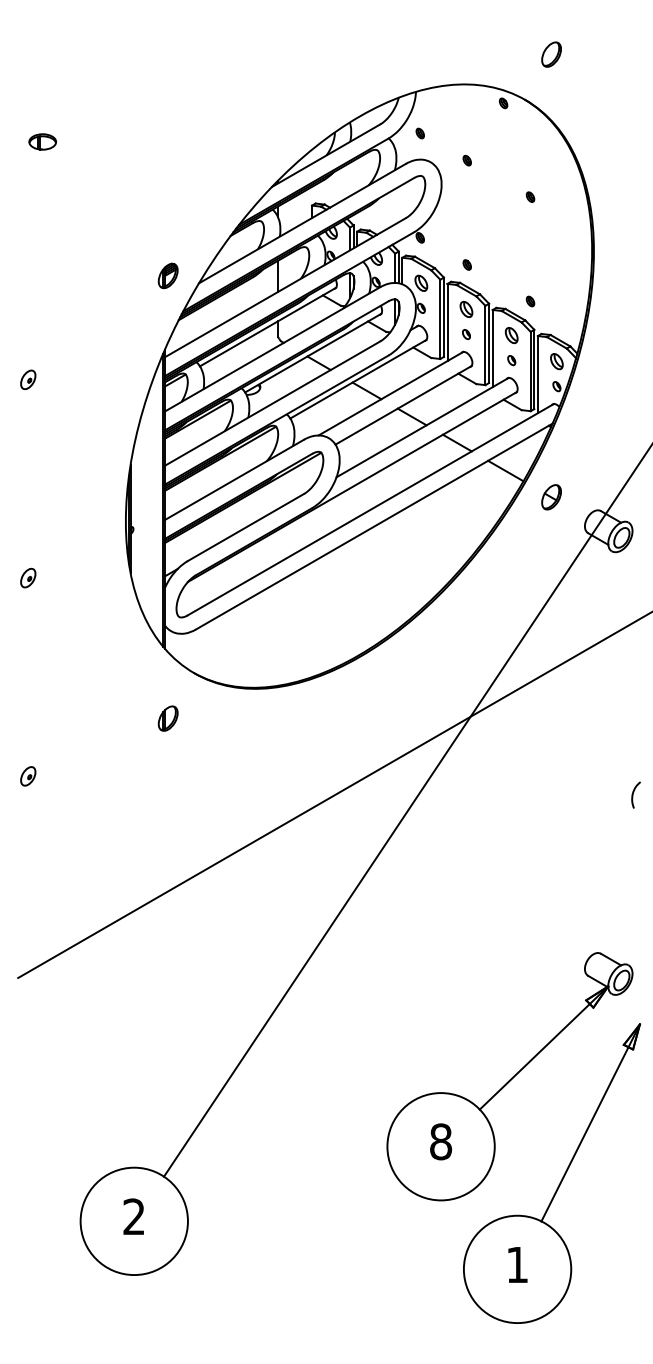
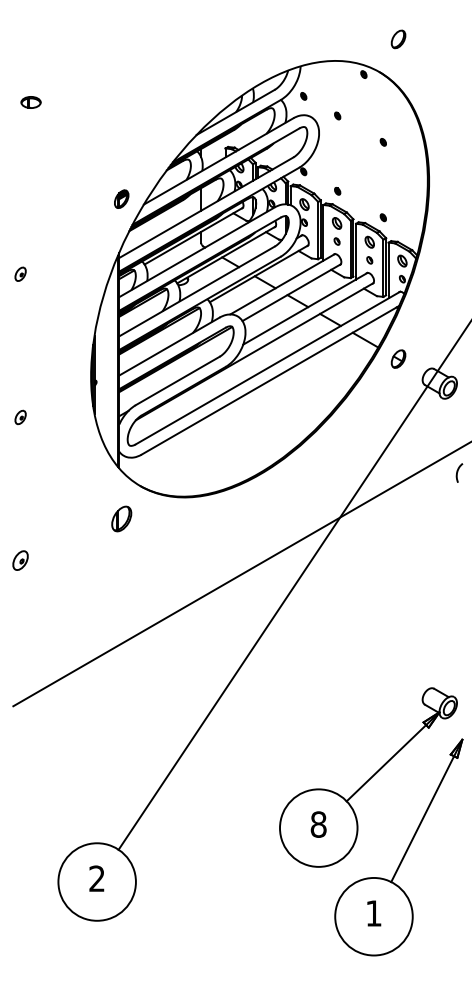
part: (167, 718) -> (121, 518), size x1.4
part: (28, 776) -> (20, 560), size x1.4
curve: (633, 794) -> (457, 472), moved

